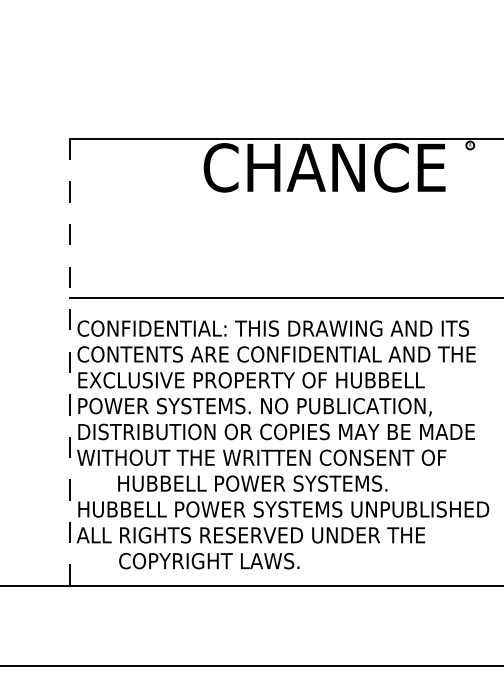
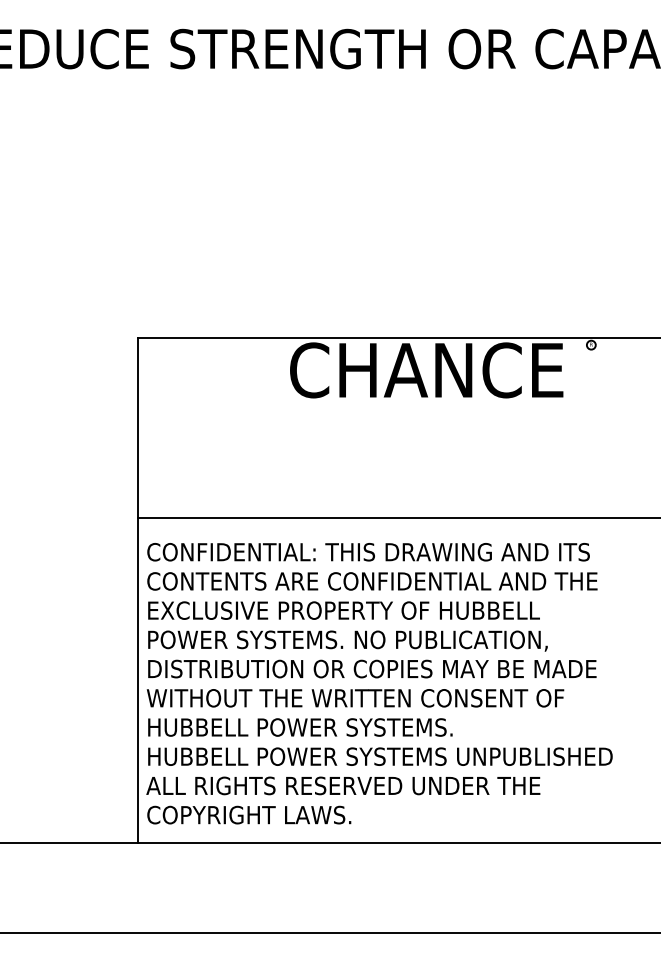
line: (69, 362) -> (138, 590), dashed -> solid
text: (252, 483) -> (300, 727), moved
text: (209, 560) -> (249, 814), moved

